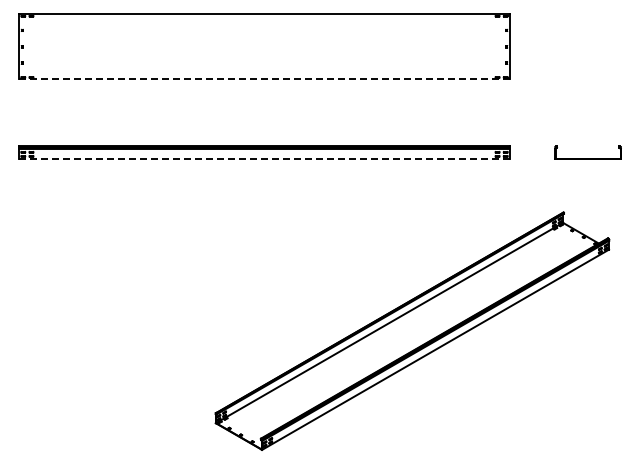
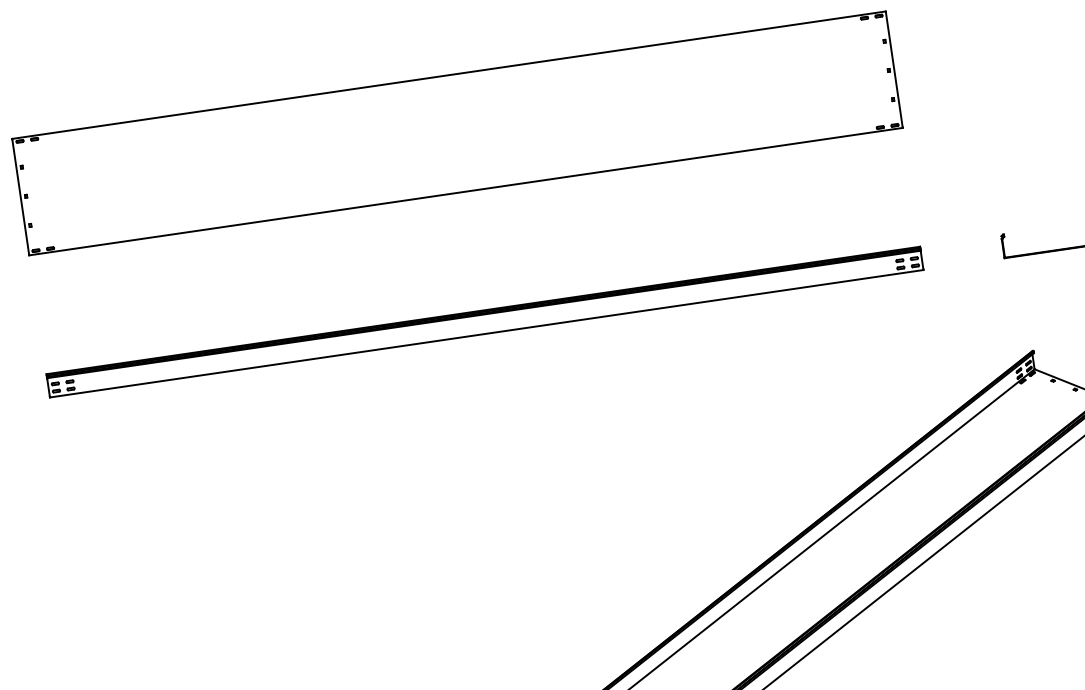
line: (264, 79) -> (465, 191), dashed -> solid
line: (264, 159) -> (486, 334), dashed -> solid

